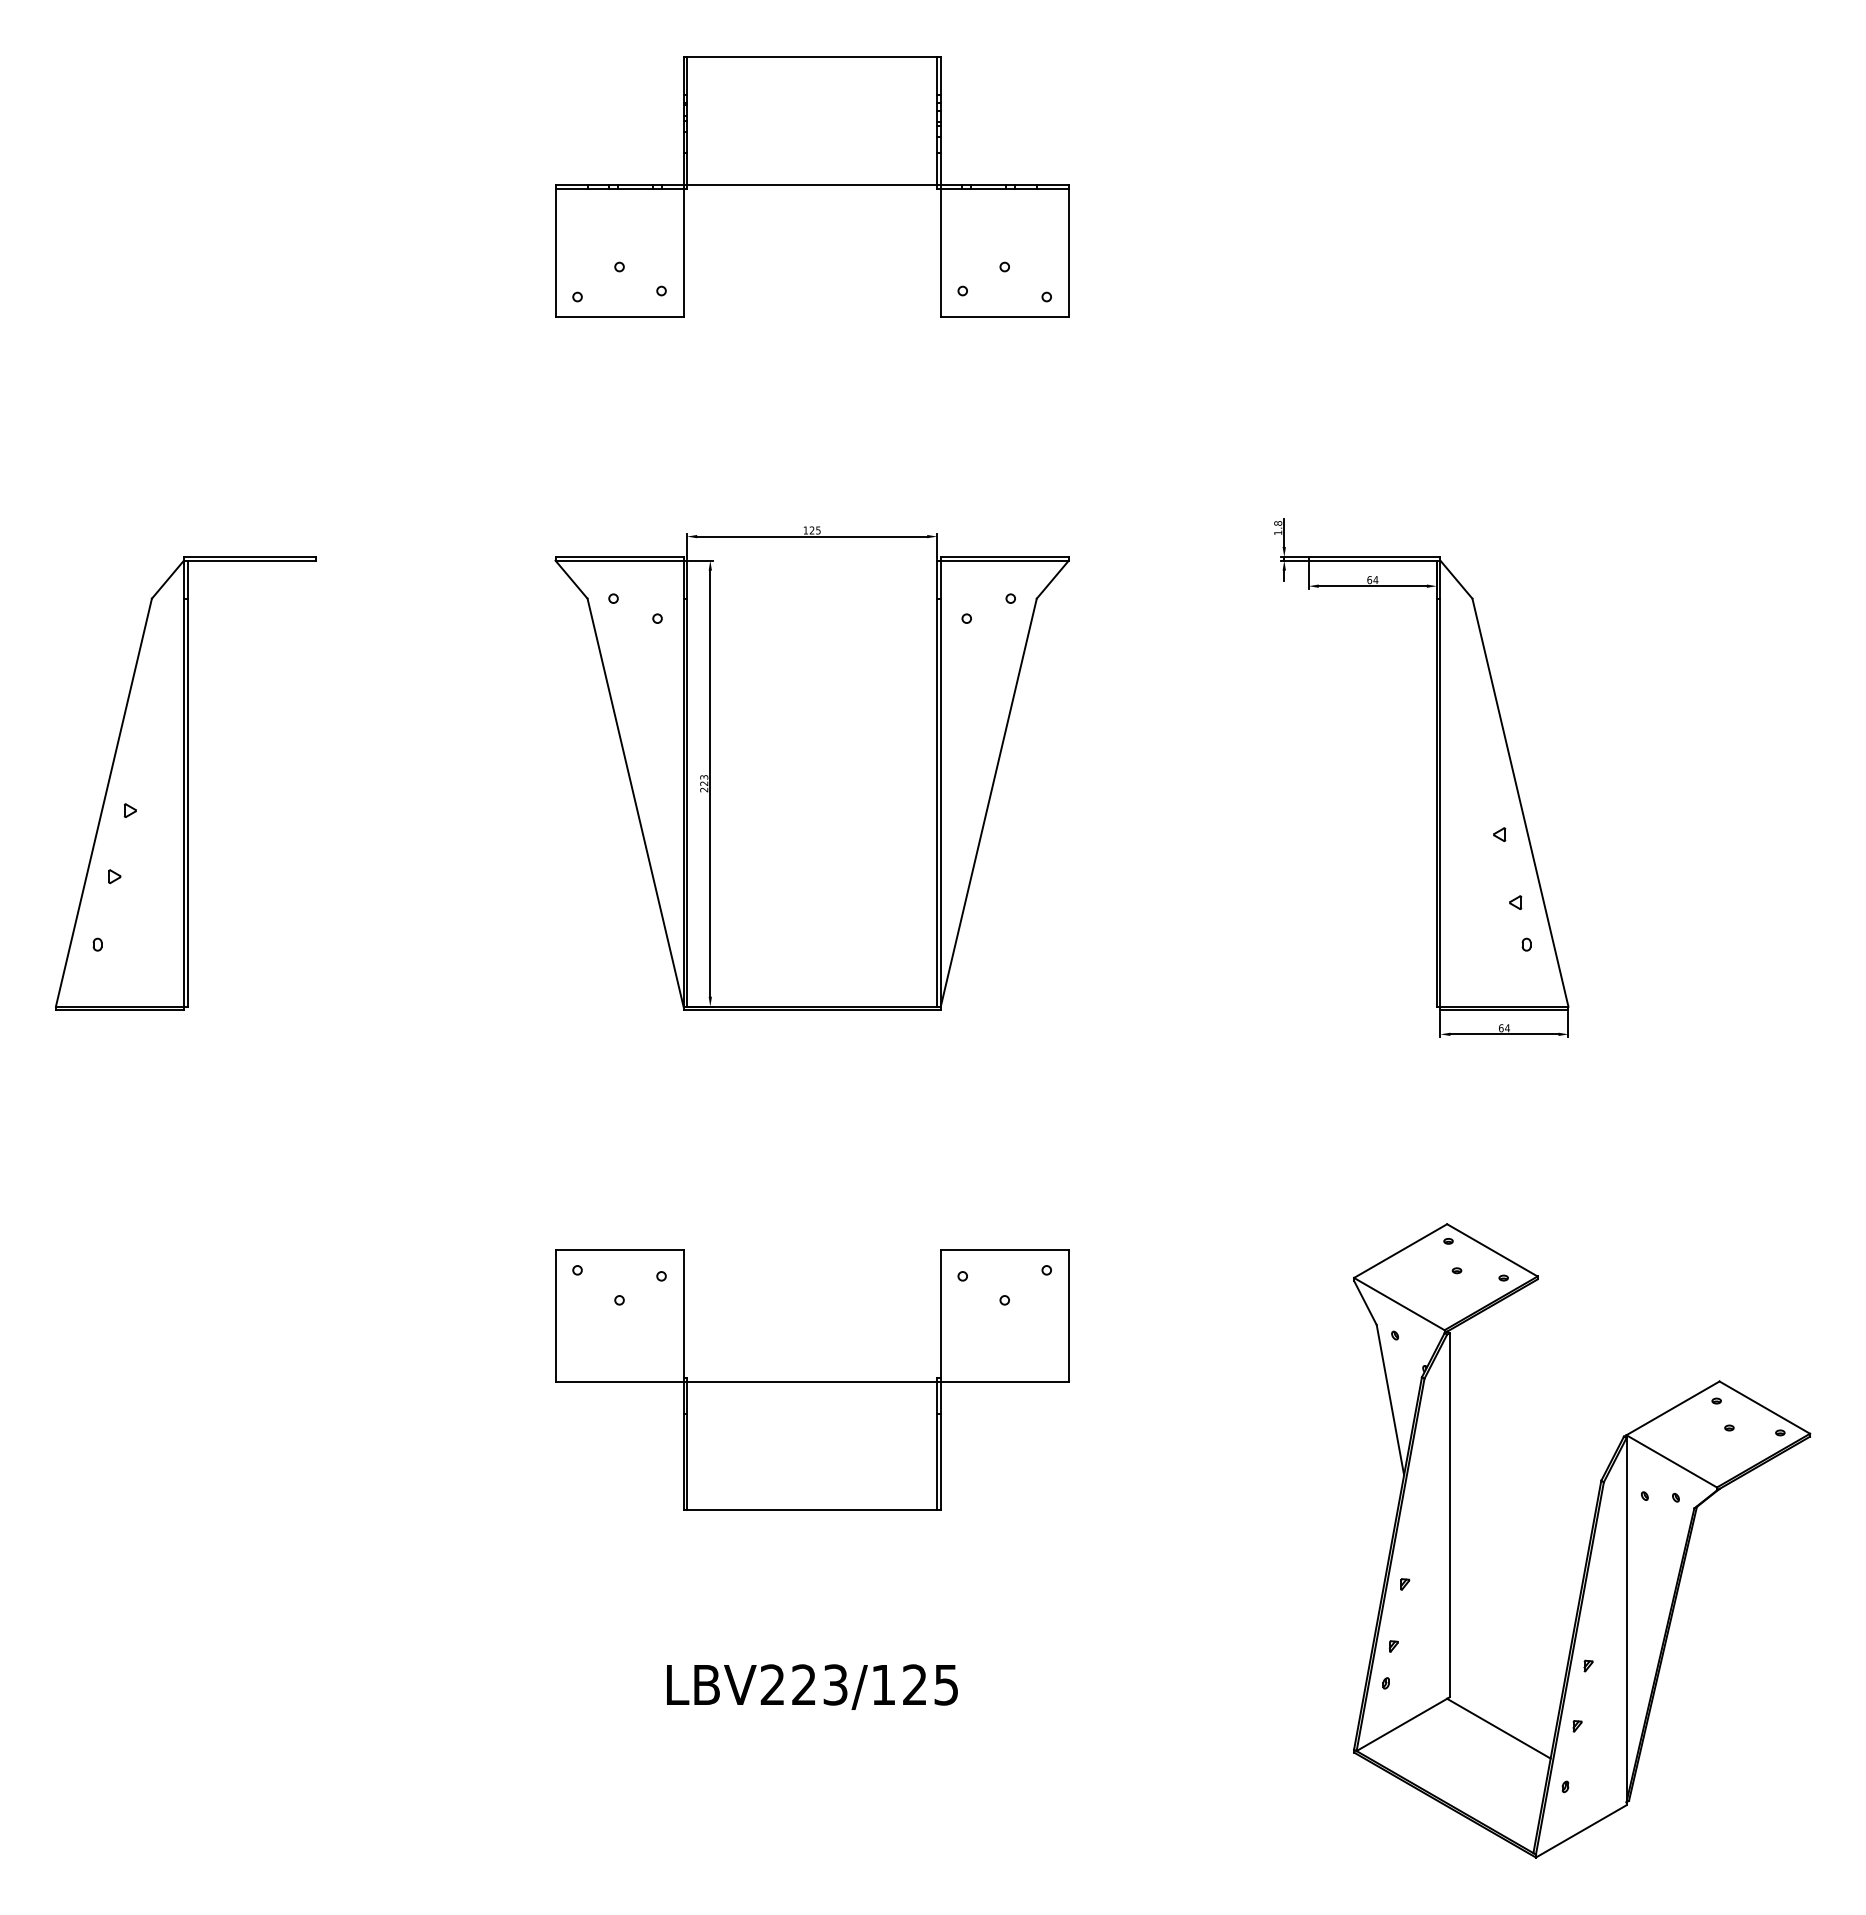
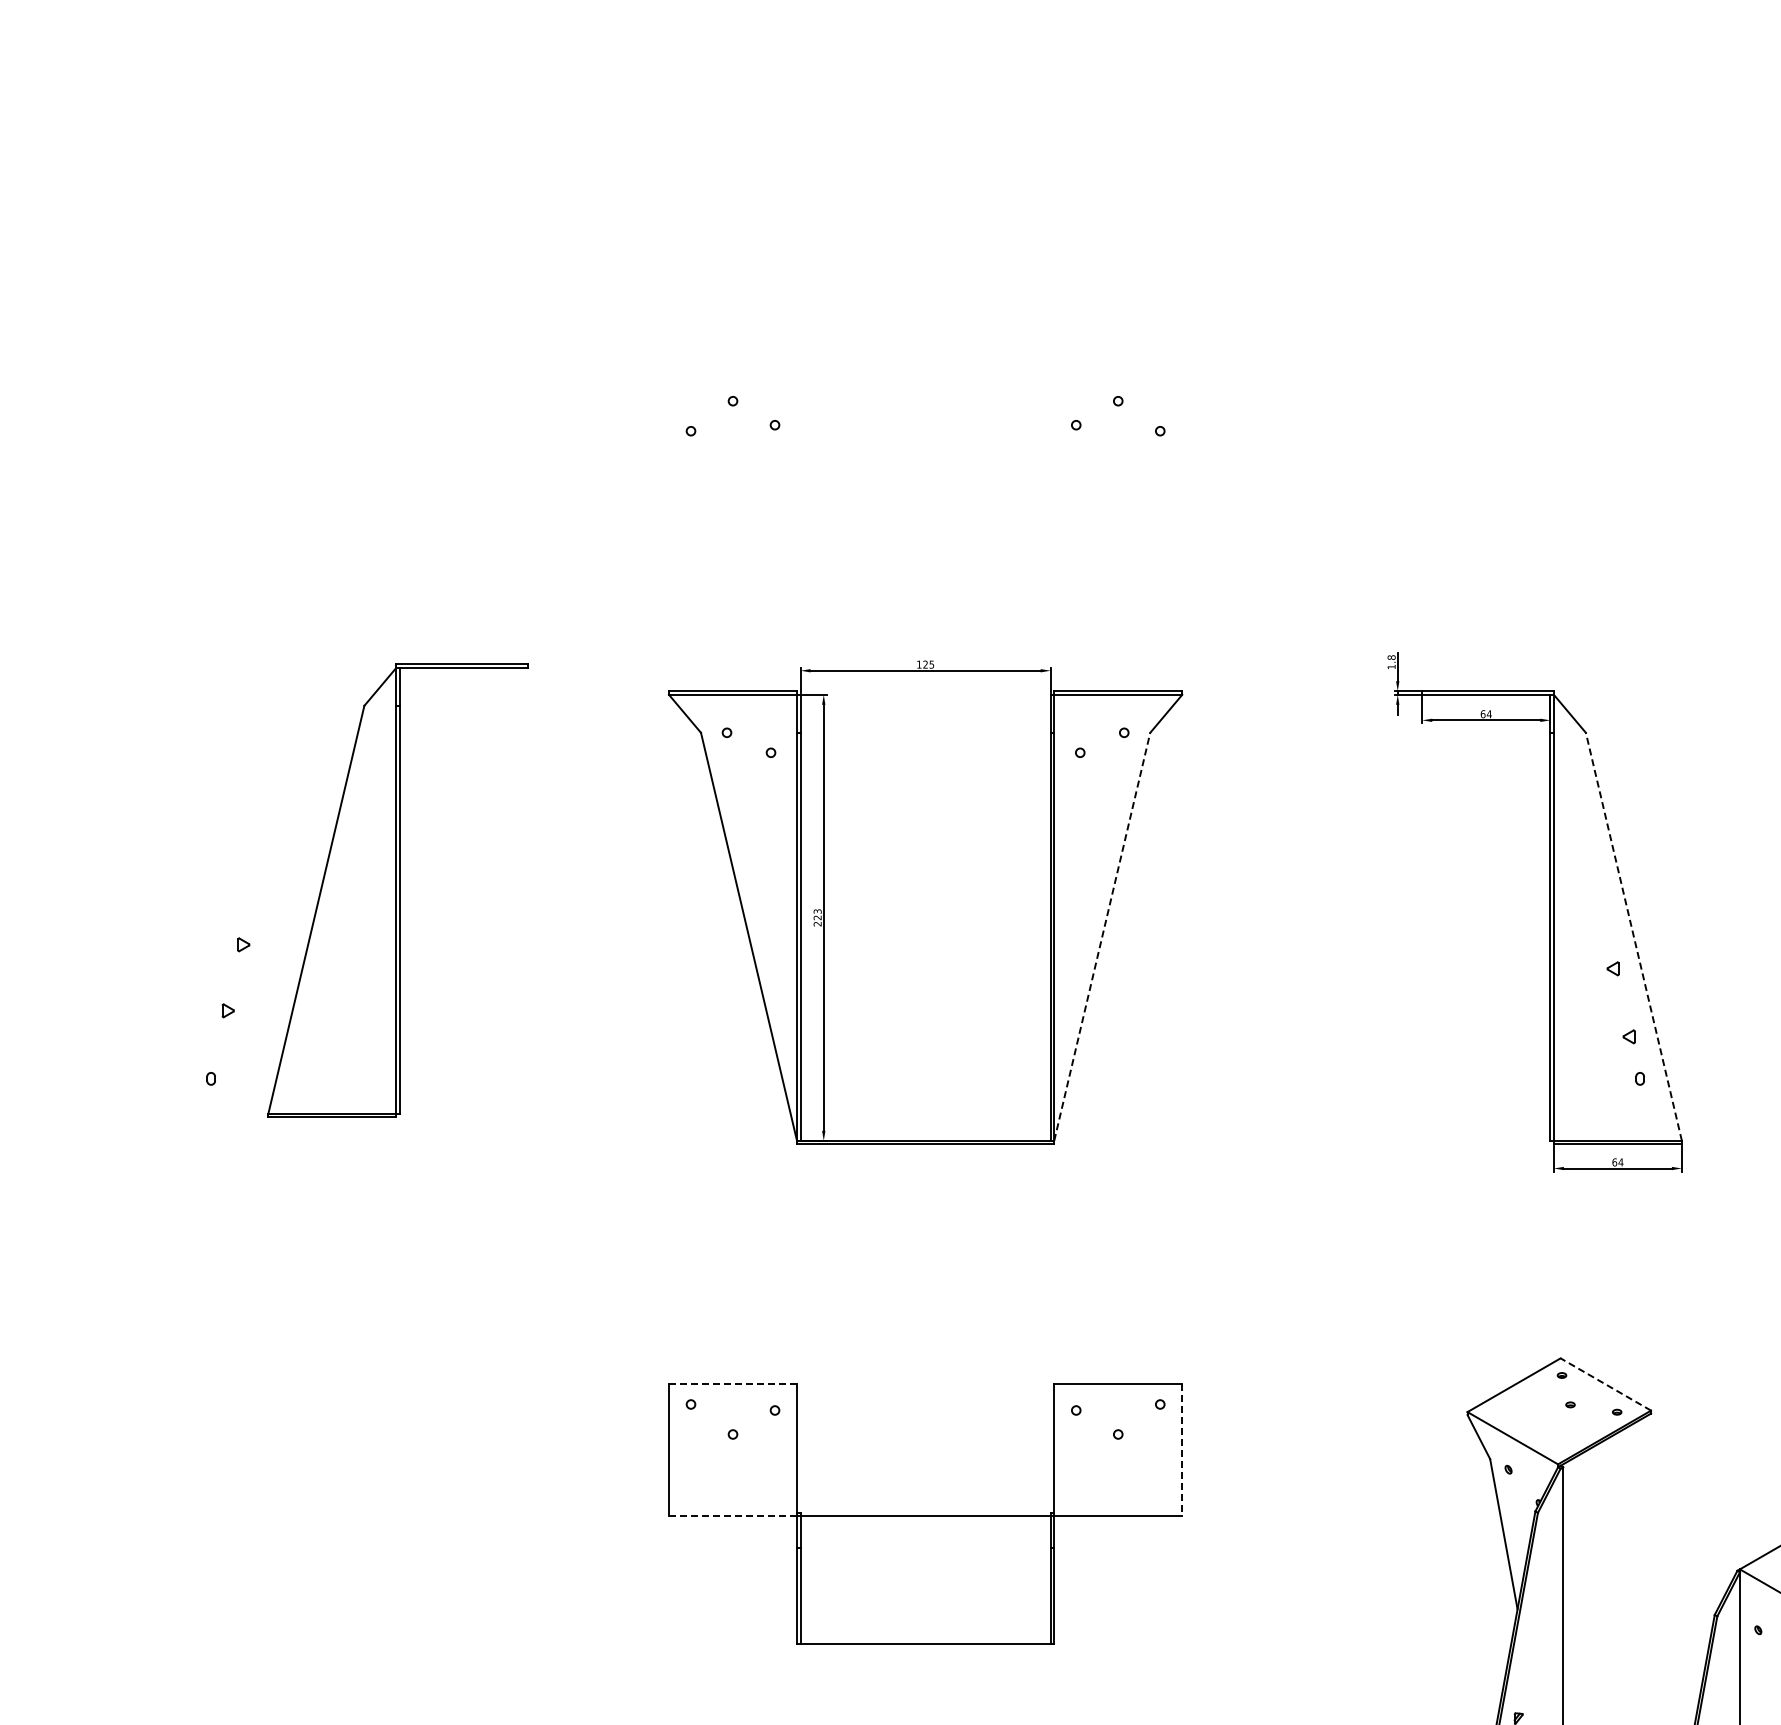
part: (812, 186) -> (925, 320), removed
part: (185, 783) -> (397, 890), moved
line: (988, 802) -> (1101, 936), solid -> dashed
line: (1520, 802) -> (1633, 936), solid -> dashed
line: (619, 1250) -> (732, 1384), solid -> dashed
line: (1491, 1250) -> (1604, 1384), solid -> dashed
line: (1068, 1316) -> (1181, 1450), solid -> dashed
line: (620, 1381) -> (733, 1515), solid -> dashed

